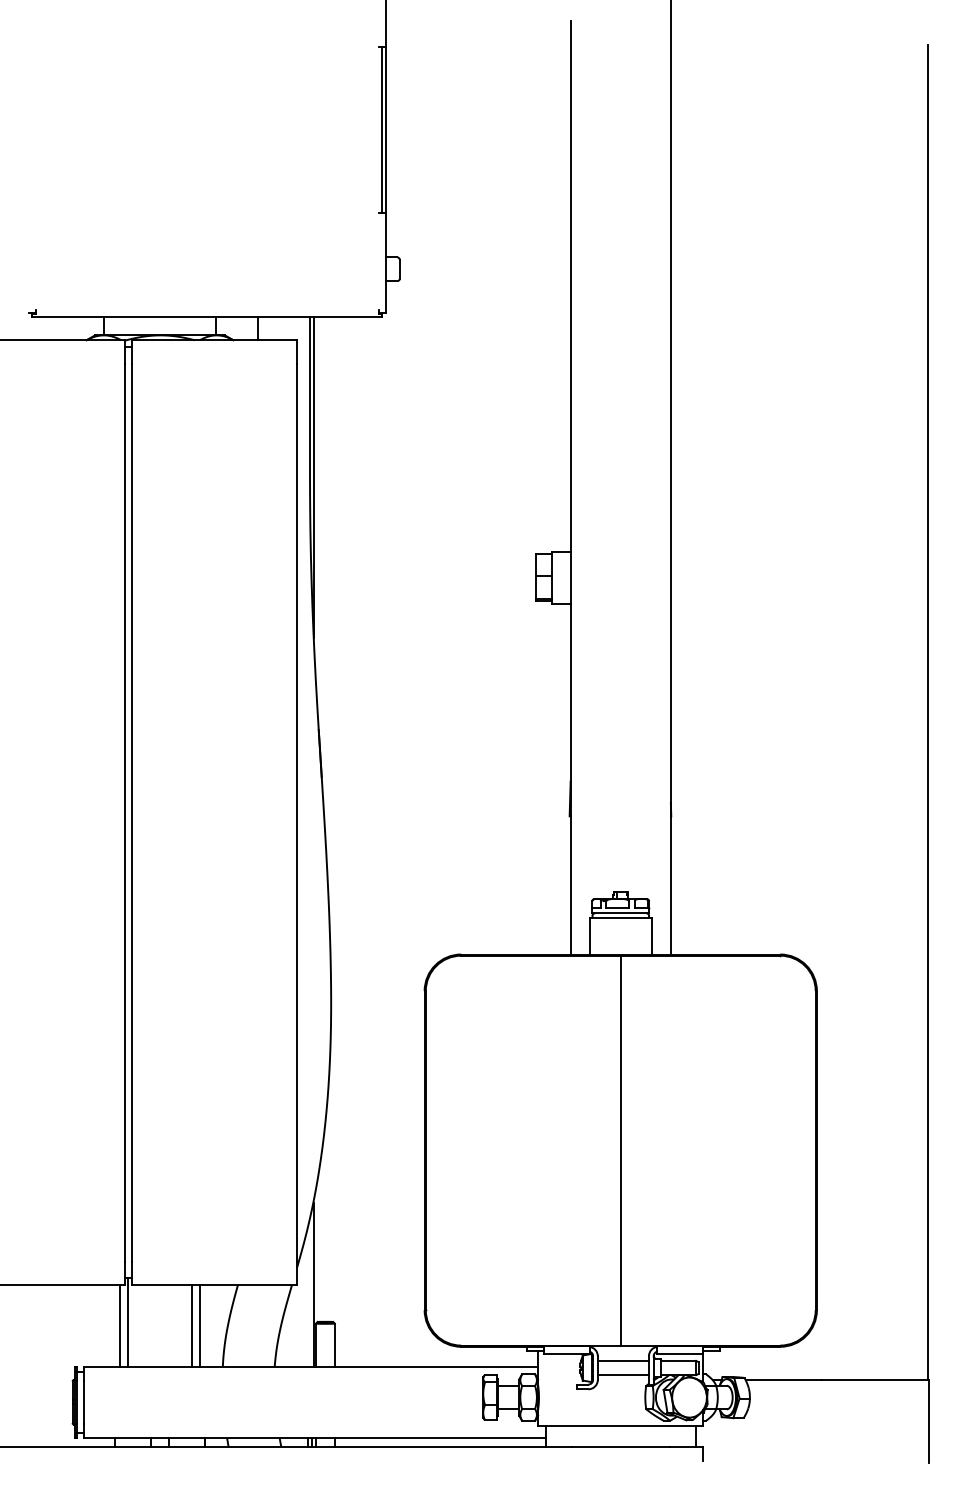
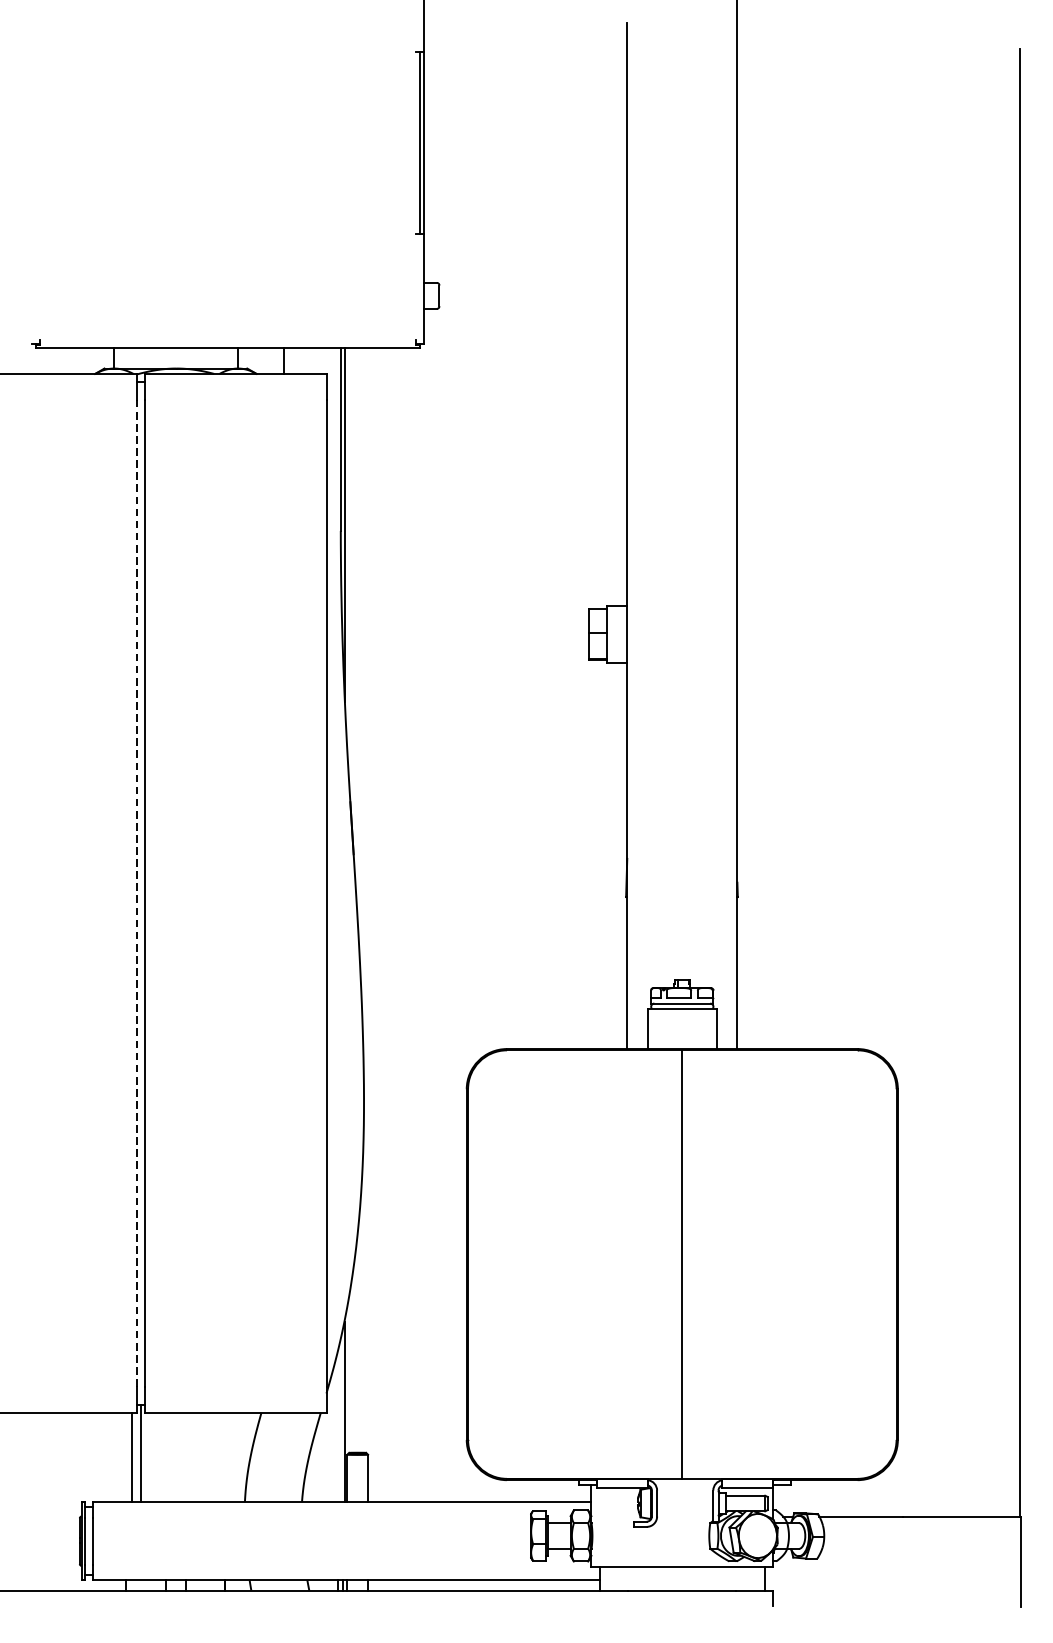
line: (124, 812) -> (136, 892), solid -> dashed
line: (191, 1325) -> (210, 1456), removed
line: (199, 1325) -> (219, 1456), removed
line: (622, 1360) -> (684, 1495), removed
line: (622, 1375) -> (684, 1511), removed

